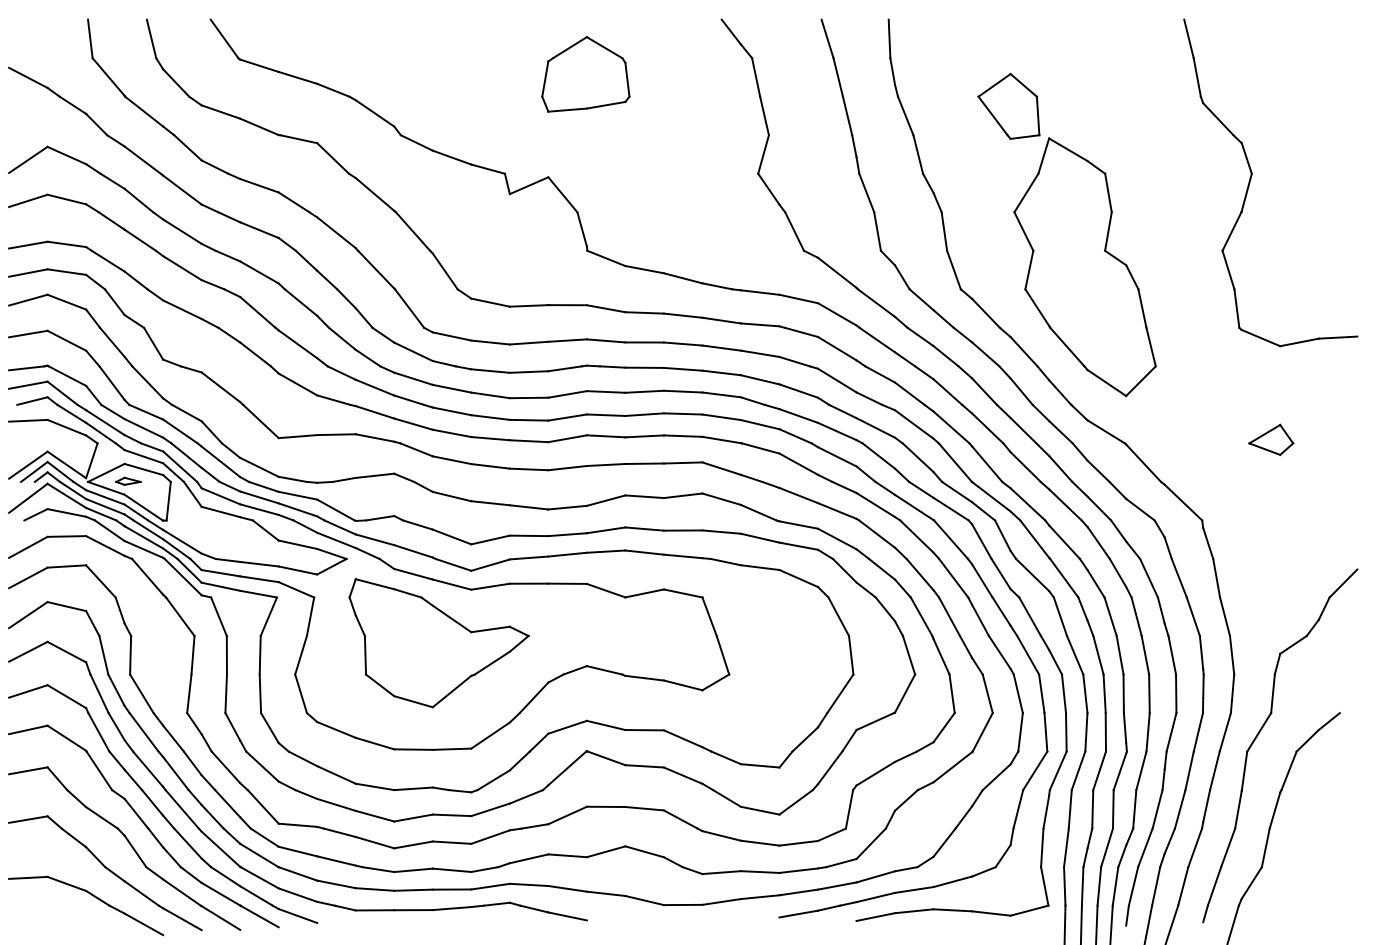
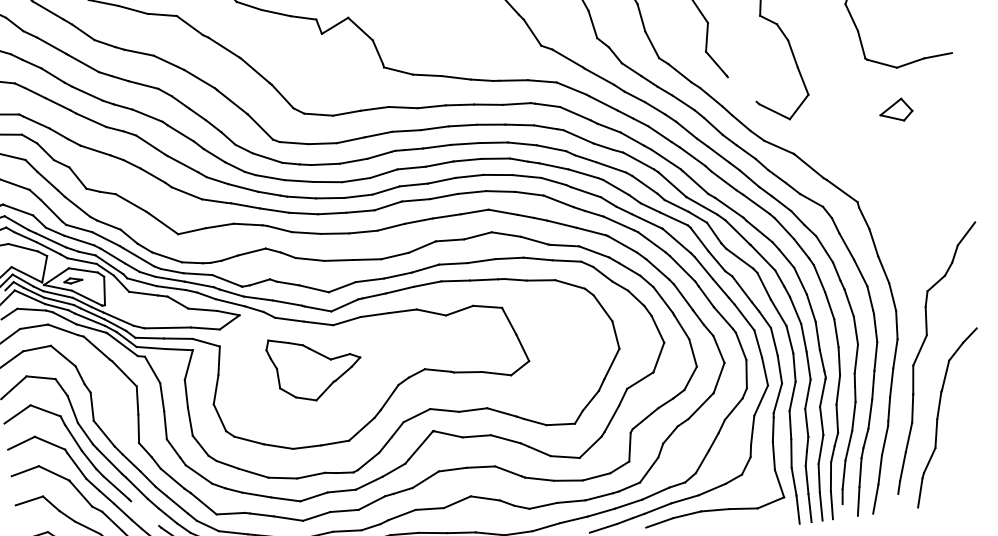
line: (1067, 346) -> (742, 89), removed
part: (1271, 439) -> (896, 110), moved
part: (438, 643) -> (314, 367), size x0.7
line: (181, 809) -> (144, 513), removed

